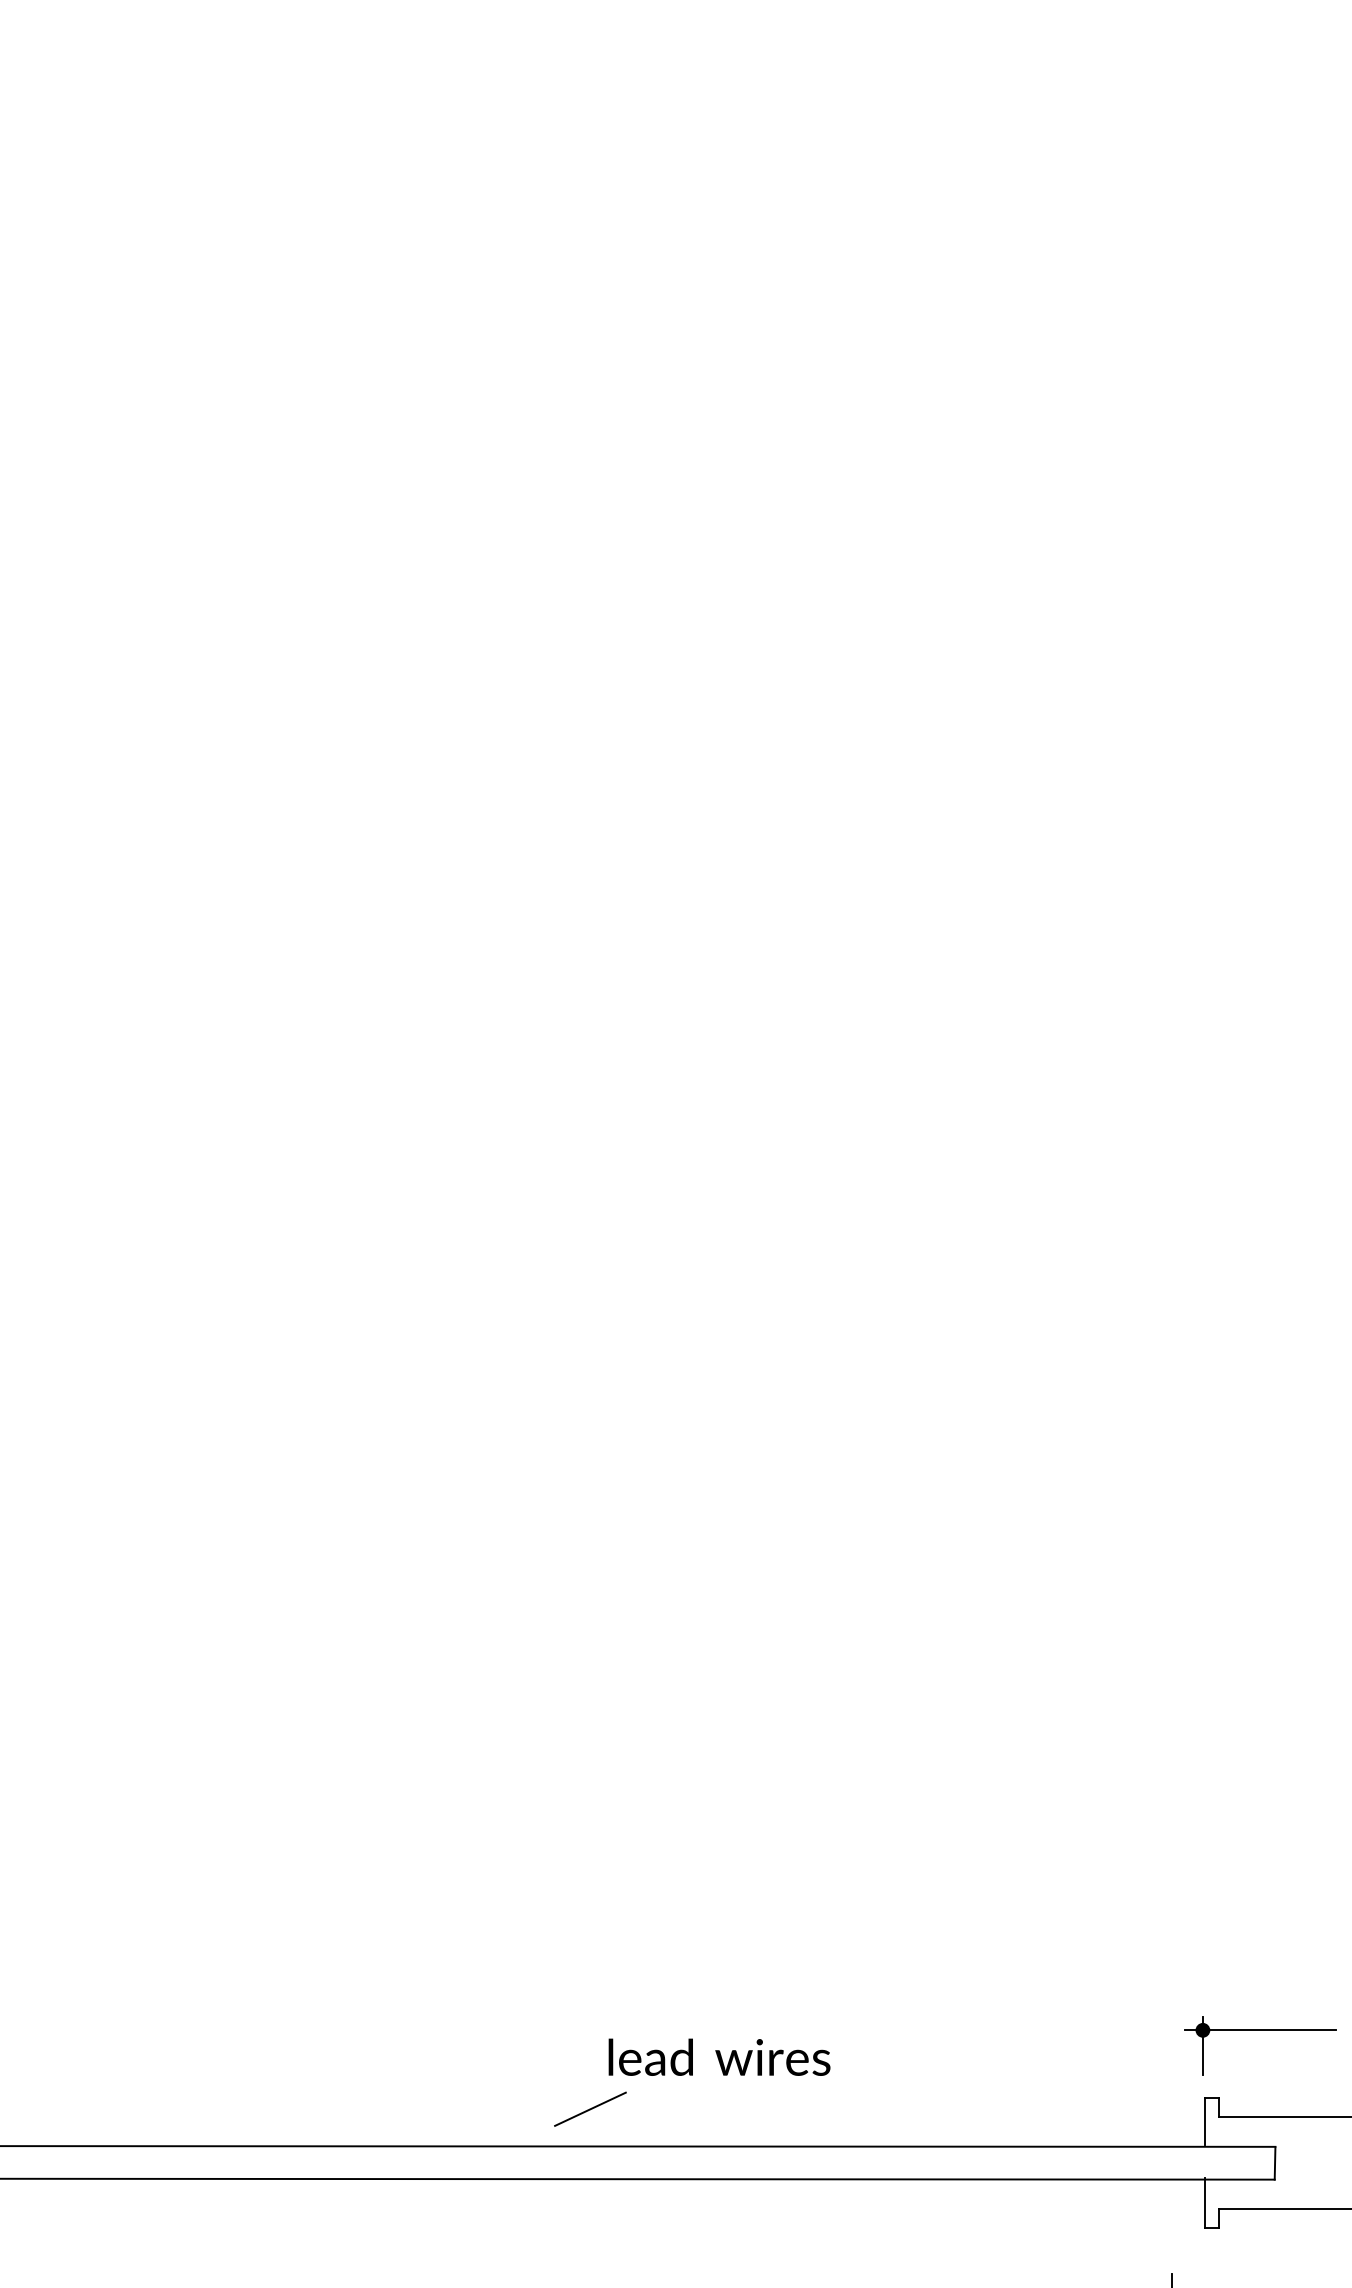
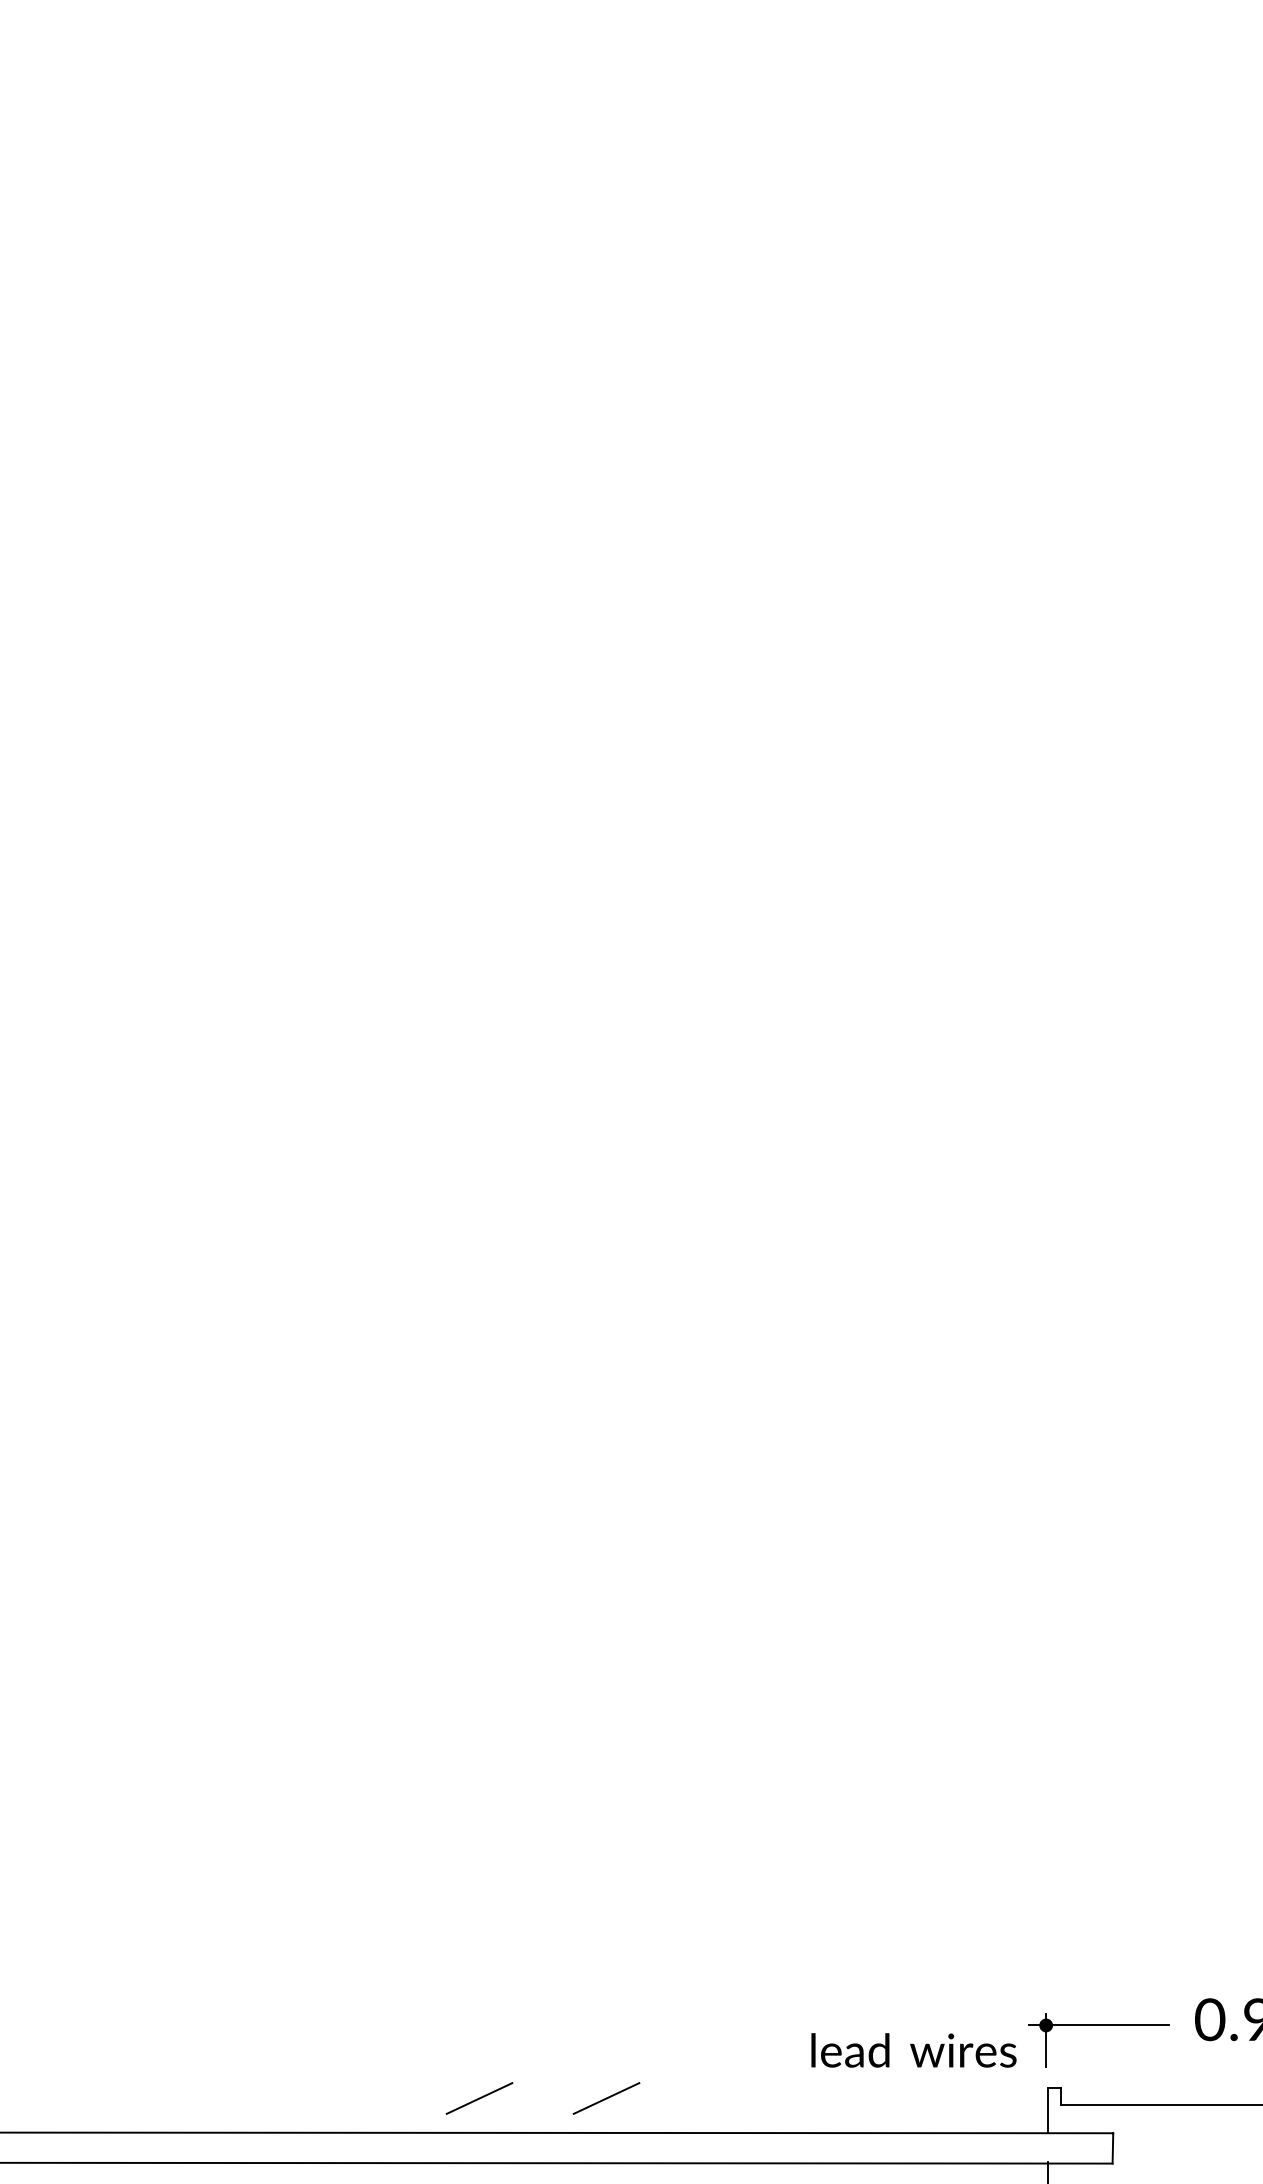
text: (719, 2057) -> (913, 2050), moved
line: (727, 2109) -> (606, 2098), added

